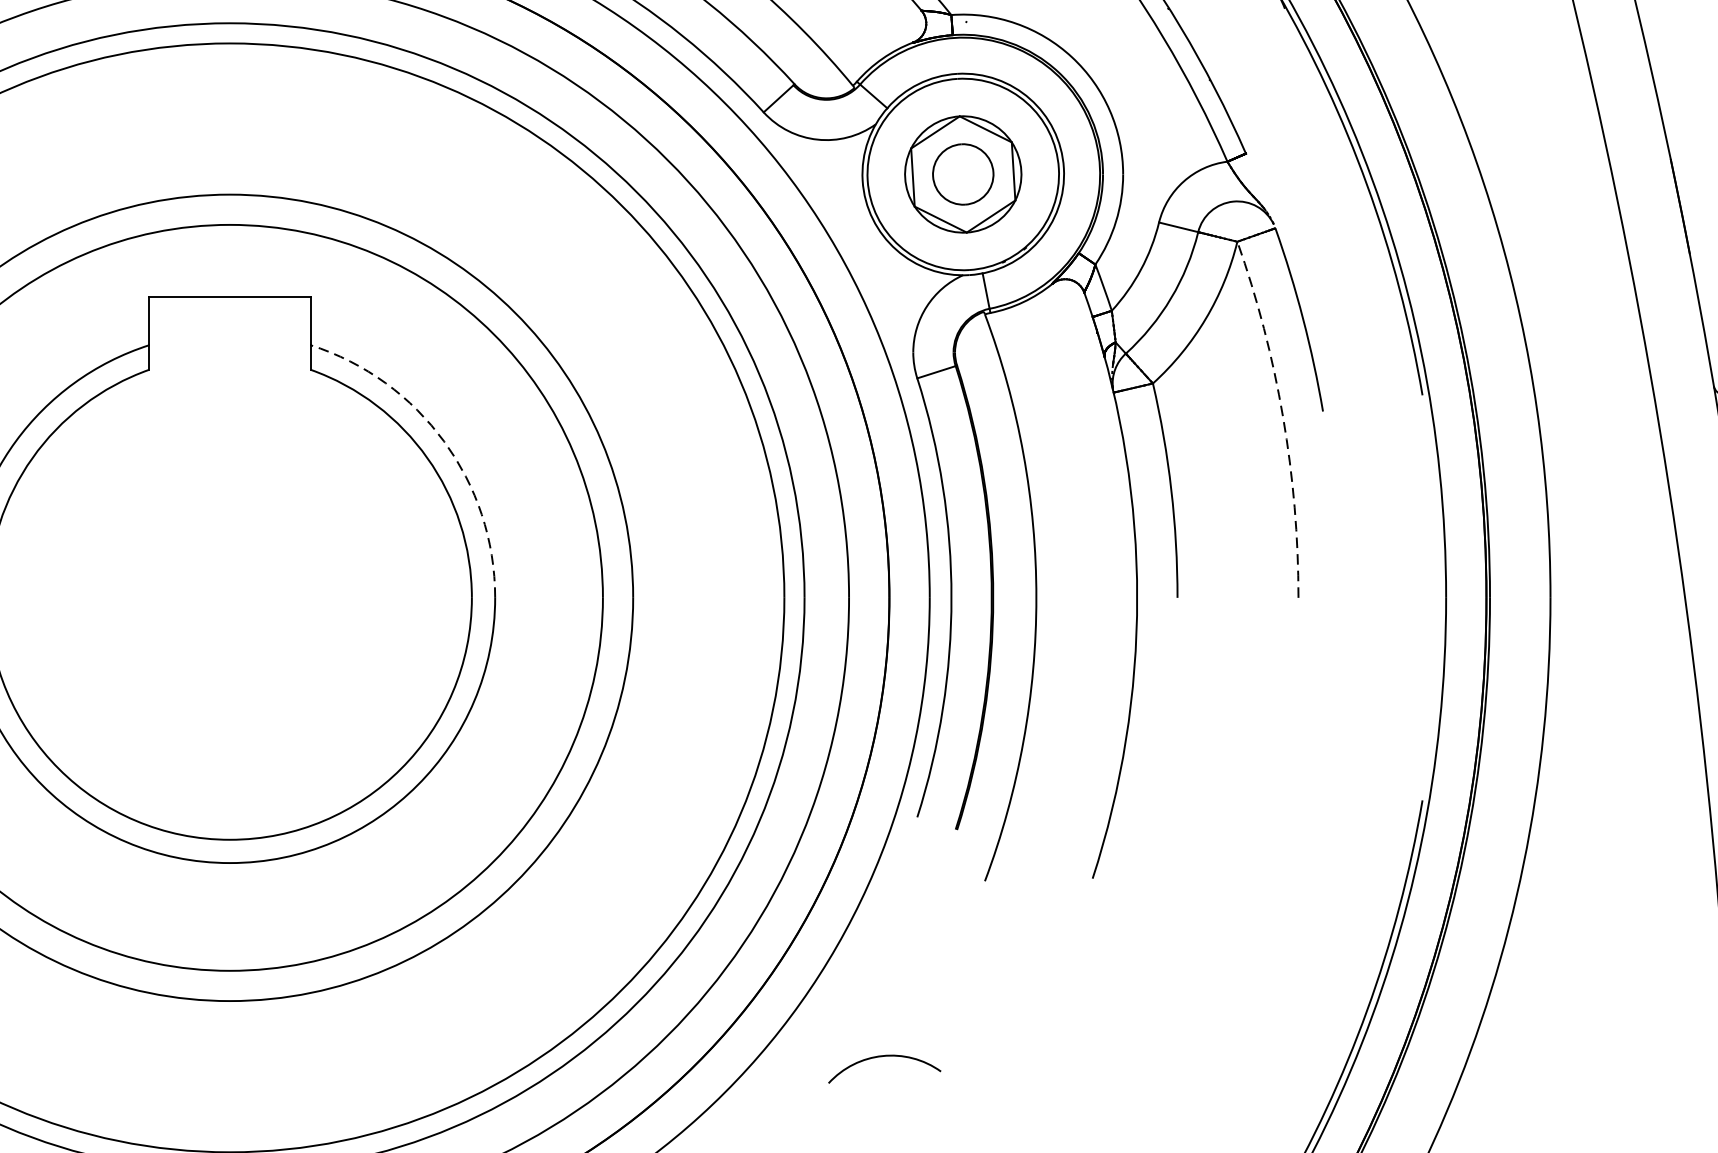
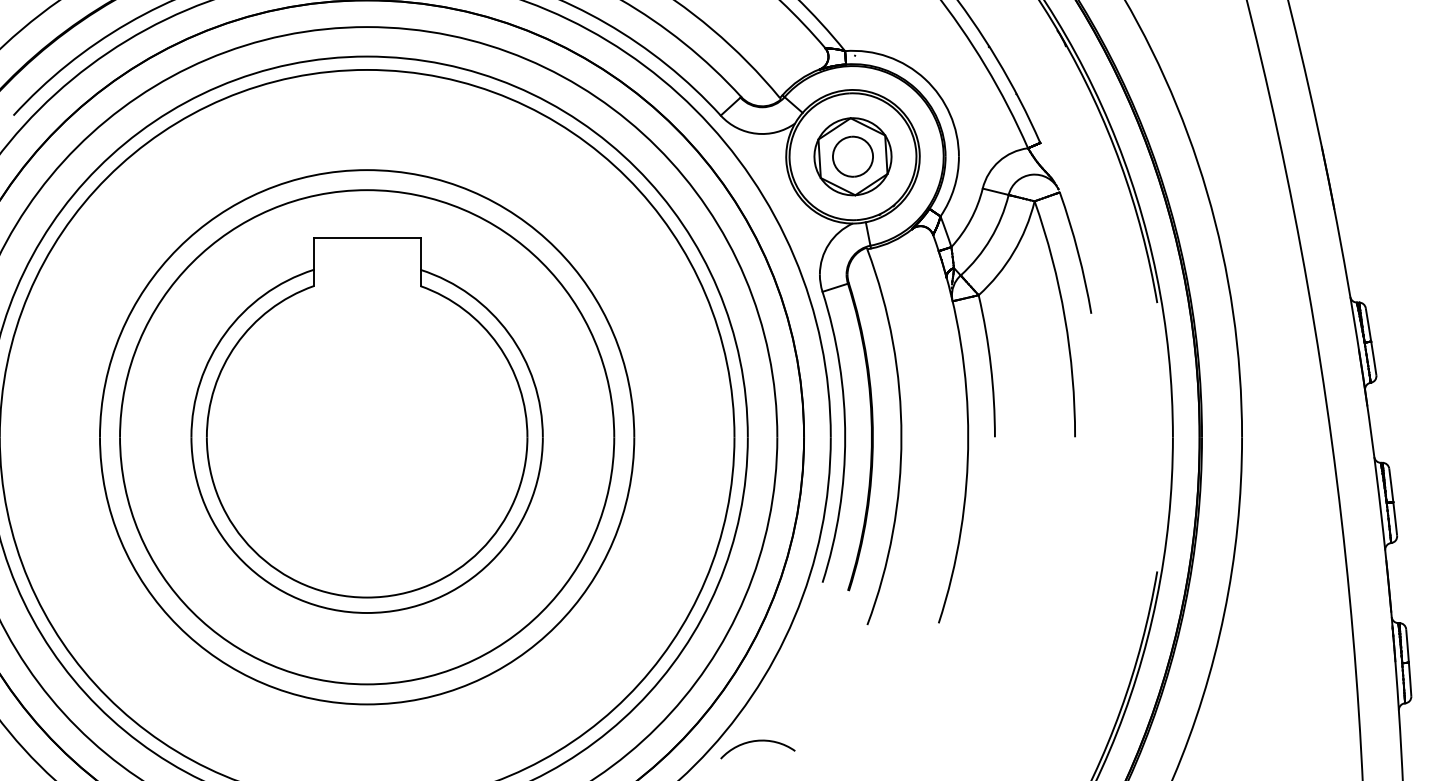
arc: (1282, 417) -> (1064, 317), dashed -> solid
arc: (444, 441) -> (509, 333), dashed -> solid
arc: (884, 1057) -> (757, 741), moved

